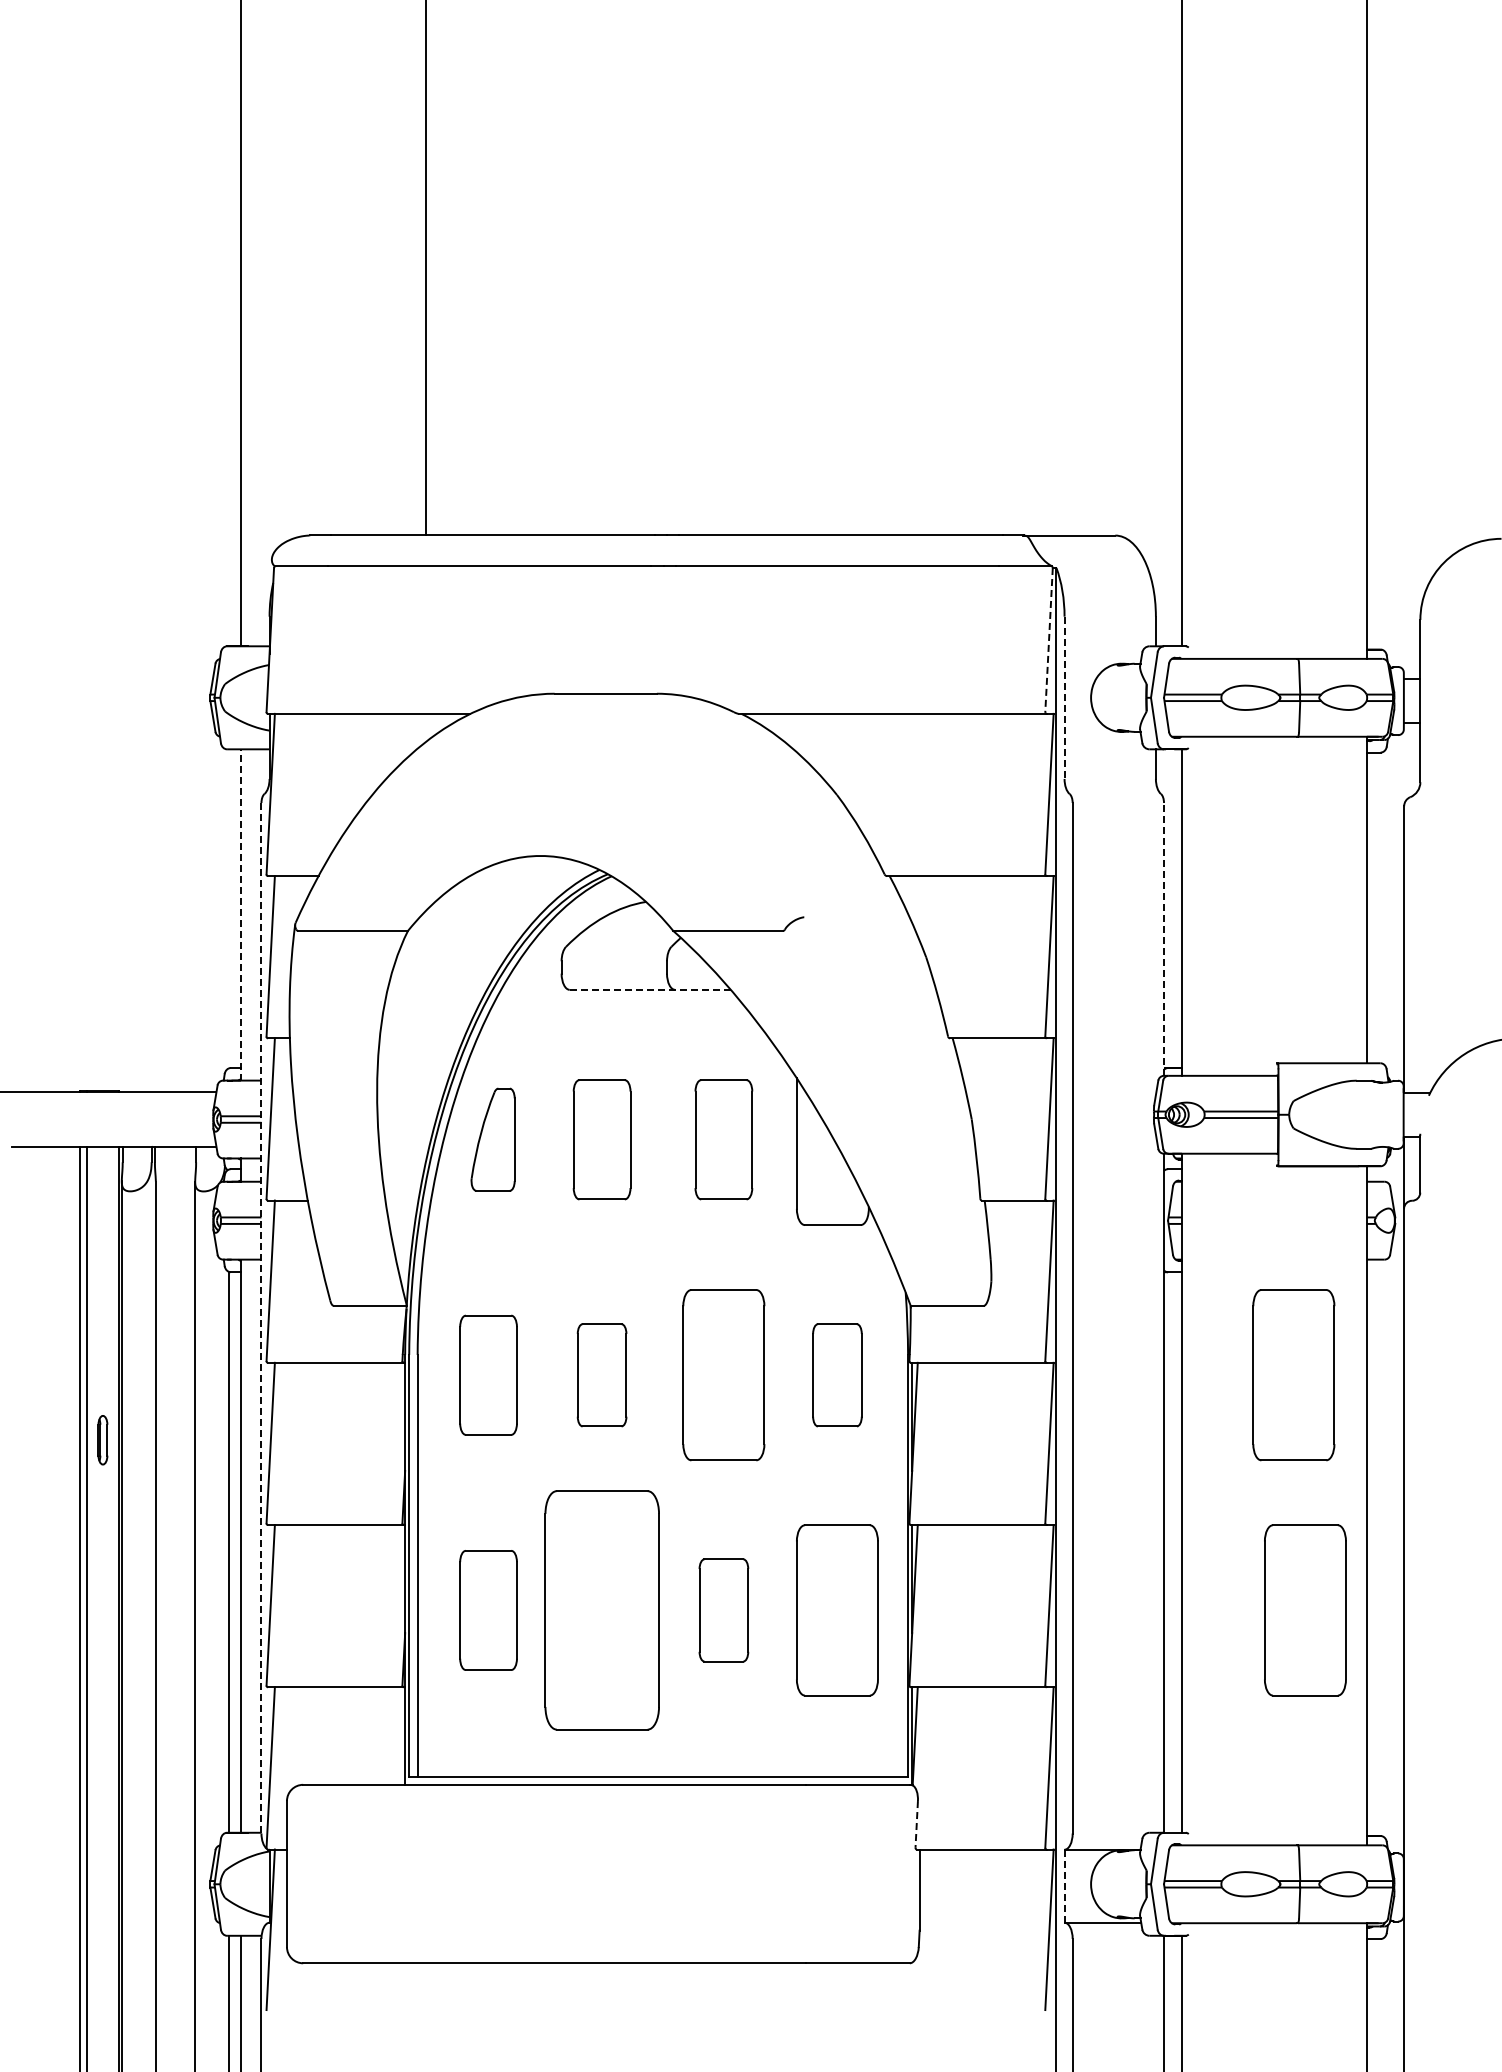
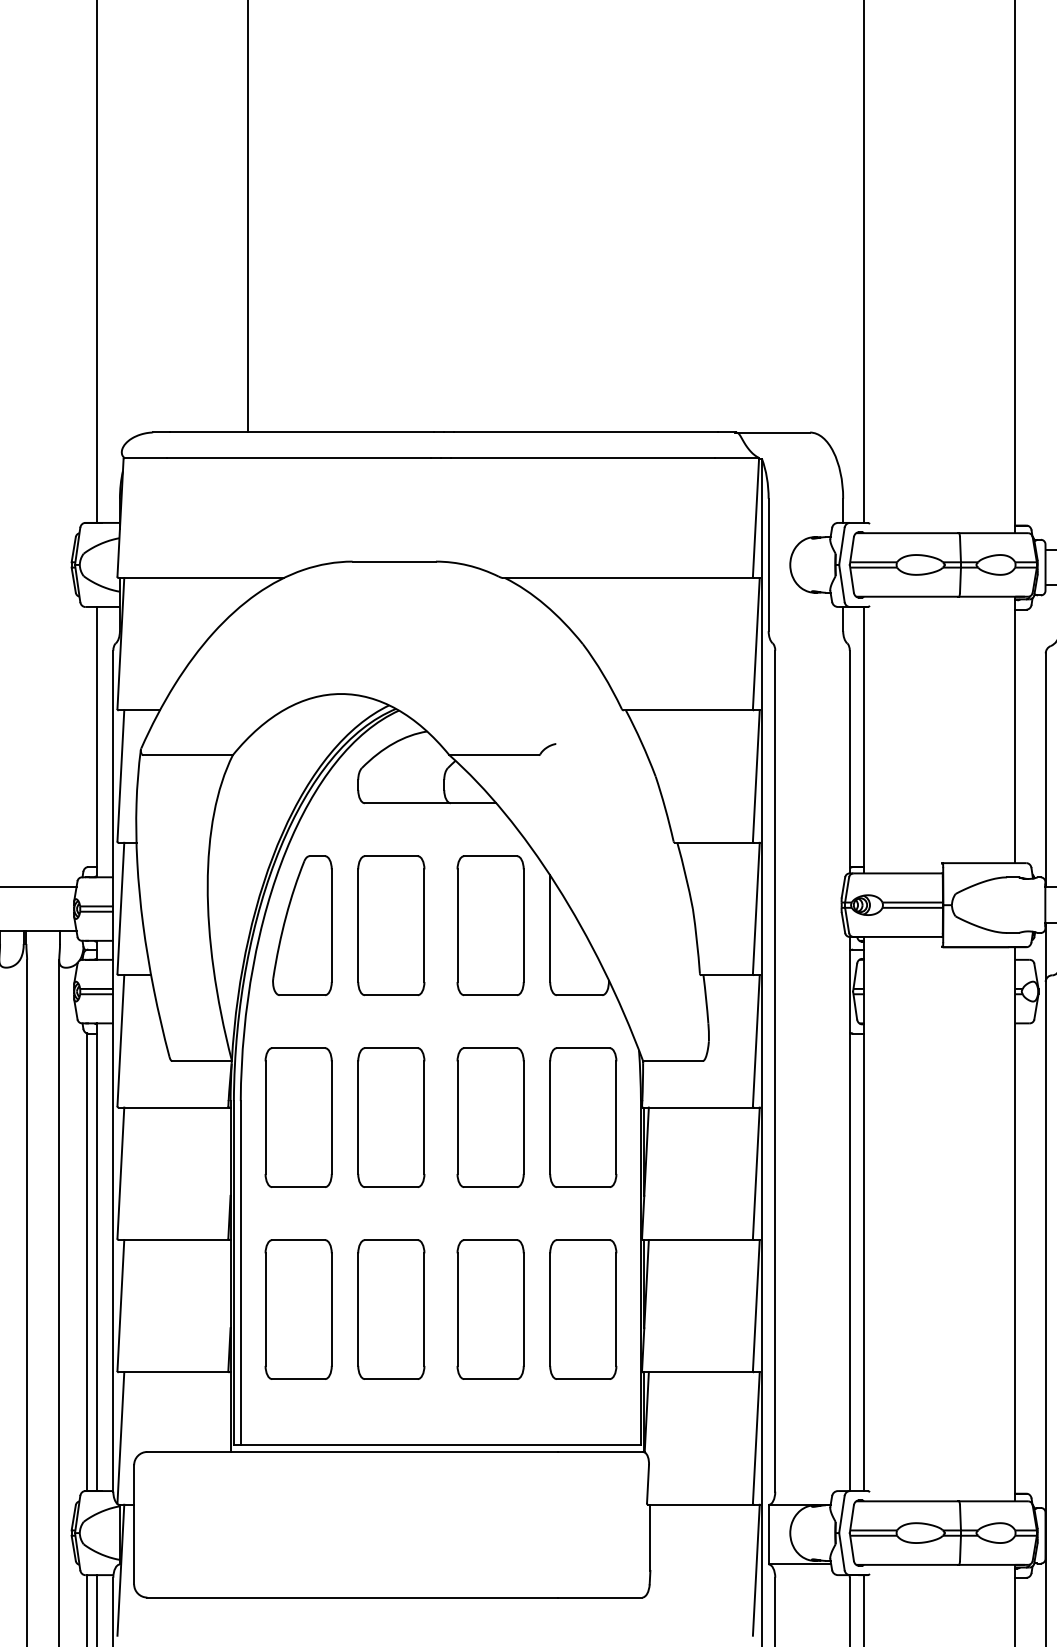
line: (1049, 640) -> (756, 518), dashed -> solid
line: (1064, 698) -> (768, 565), dashed -> solid
line: (240, 914) -> (96, 741), dashed -> solid
line: (1164, 938) -> (850, 761), dashed -> solid
line: (650, 989) -> (430, 802), dashed -> solid
part: (492, 1139) -> (301, 925), size x1.67
part: (601, 1139) -> (390, 925), size x1.43
part: (723, 1139) -> (490, 925), size x1.43
line: (261, 1318) -> (113, 1071), dashed -> solid
part: (488, 1375) -> (298, 1117), size x1.43
part: (601, 1375) -> (390, 1117), size x1.67
part: (837, 1375) -> (583, 1117), size x1.67
part: (1293, 1375) -> (955, 1117), removed
part: (488, 1610) -> (298, 1309), size x1.43
part: (601, 1610) -> (390, 1309), size x0.71
part: (723, 1610) -> (490, 1309), size x1.67
part: (1305, 1610) -> (965, 1309), removed
line: (916, 1824) -> (647, 1484), dashed -> solid
line: (1064, 1886) -> (768, 1534), dashed -> solid

